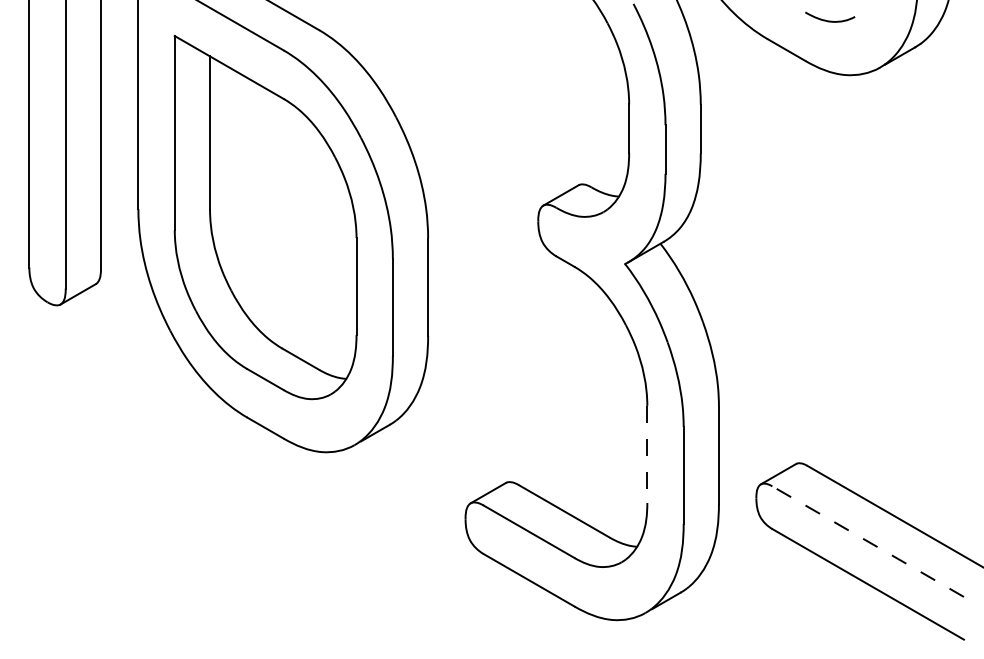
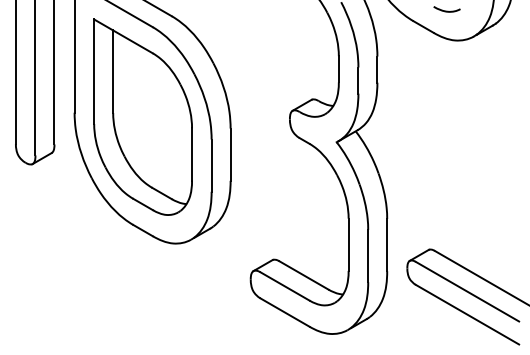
line: (647, 455) -> (348, 245), dashed -> solid
line: (868, 541) -> (467, 291), dashed -> solid

